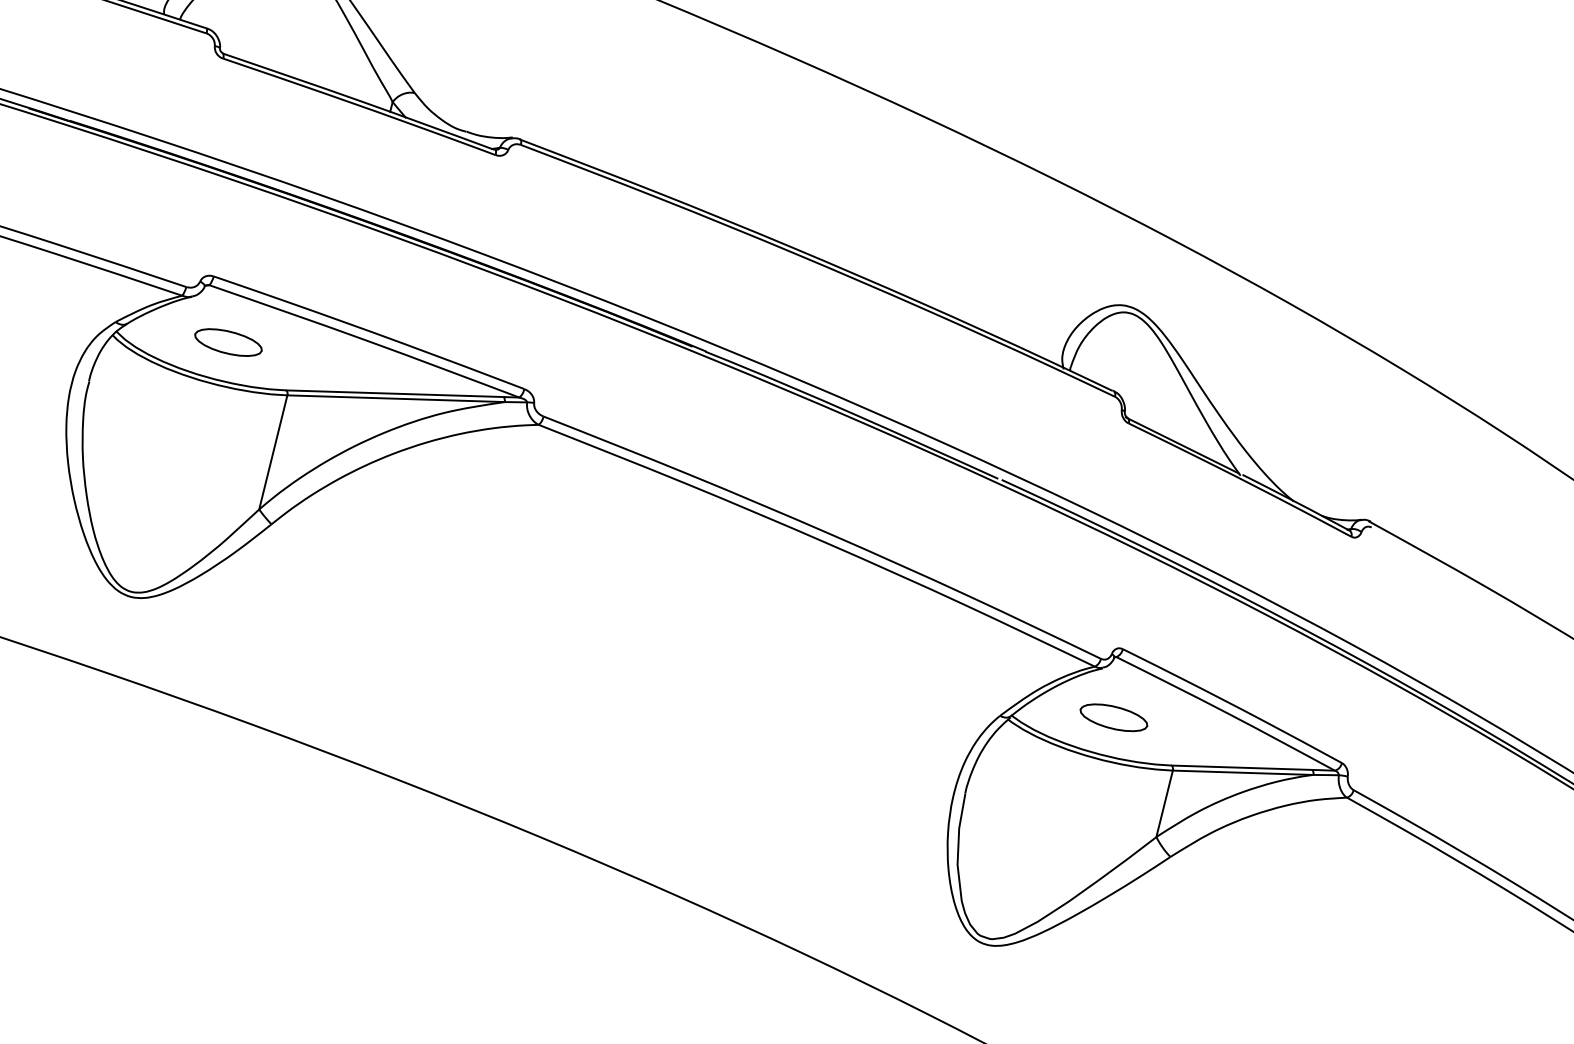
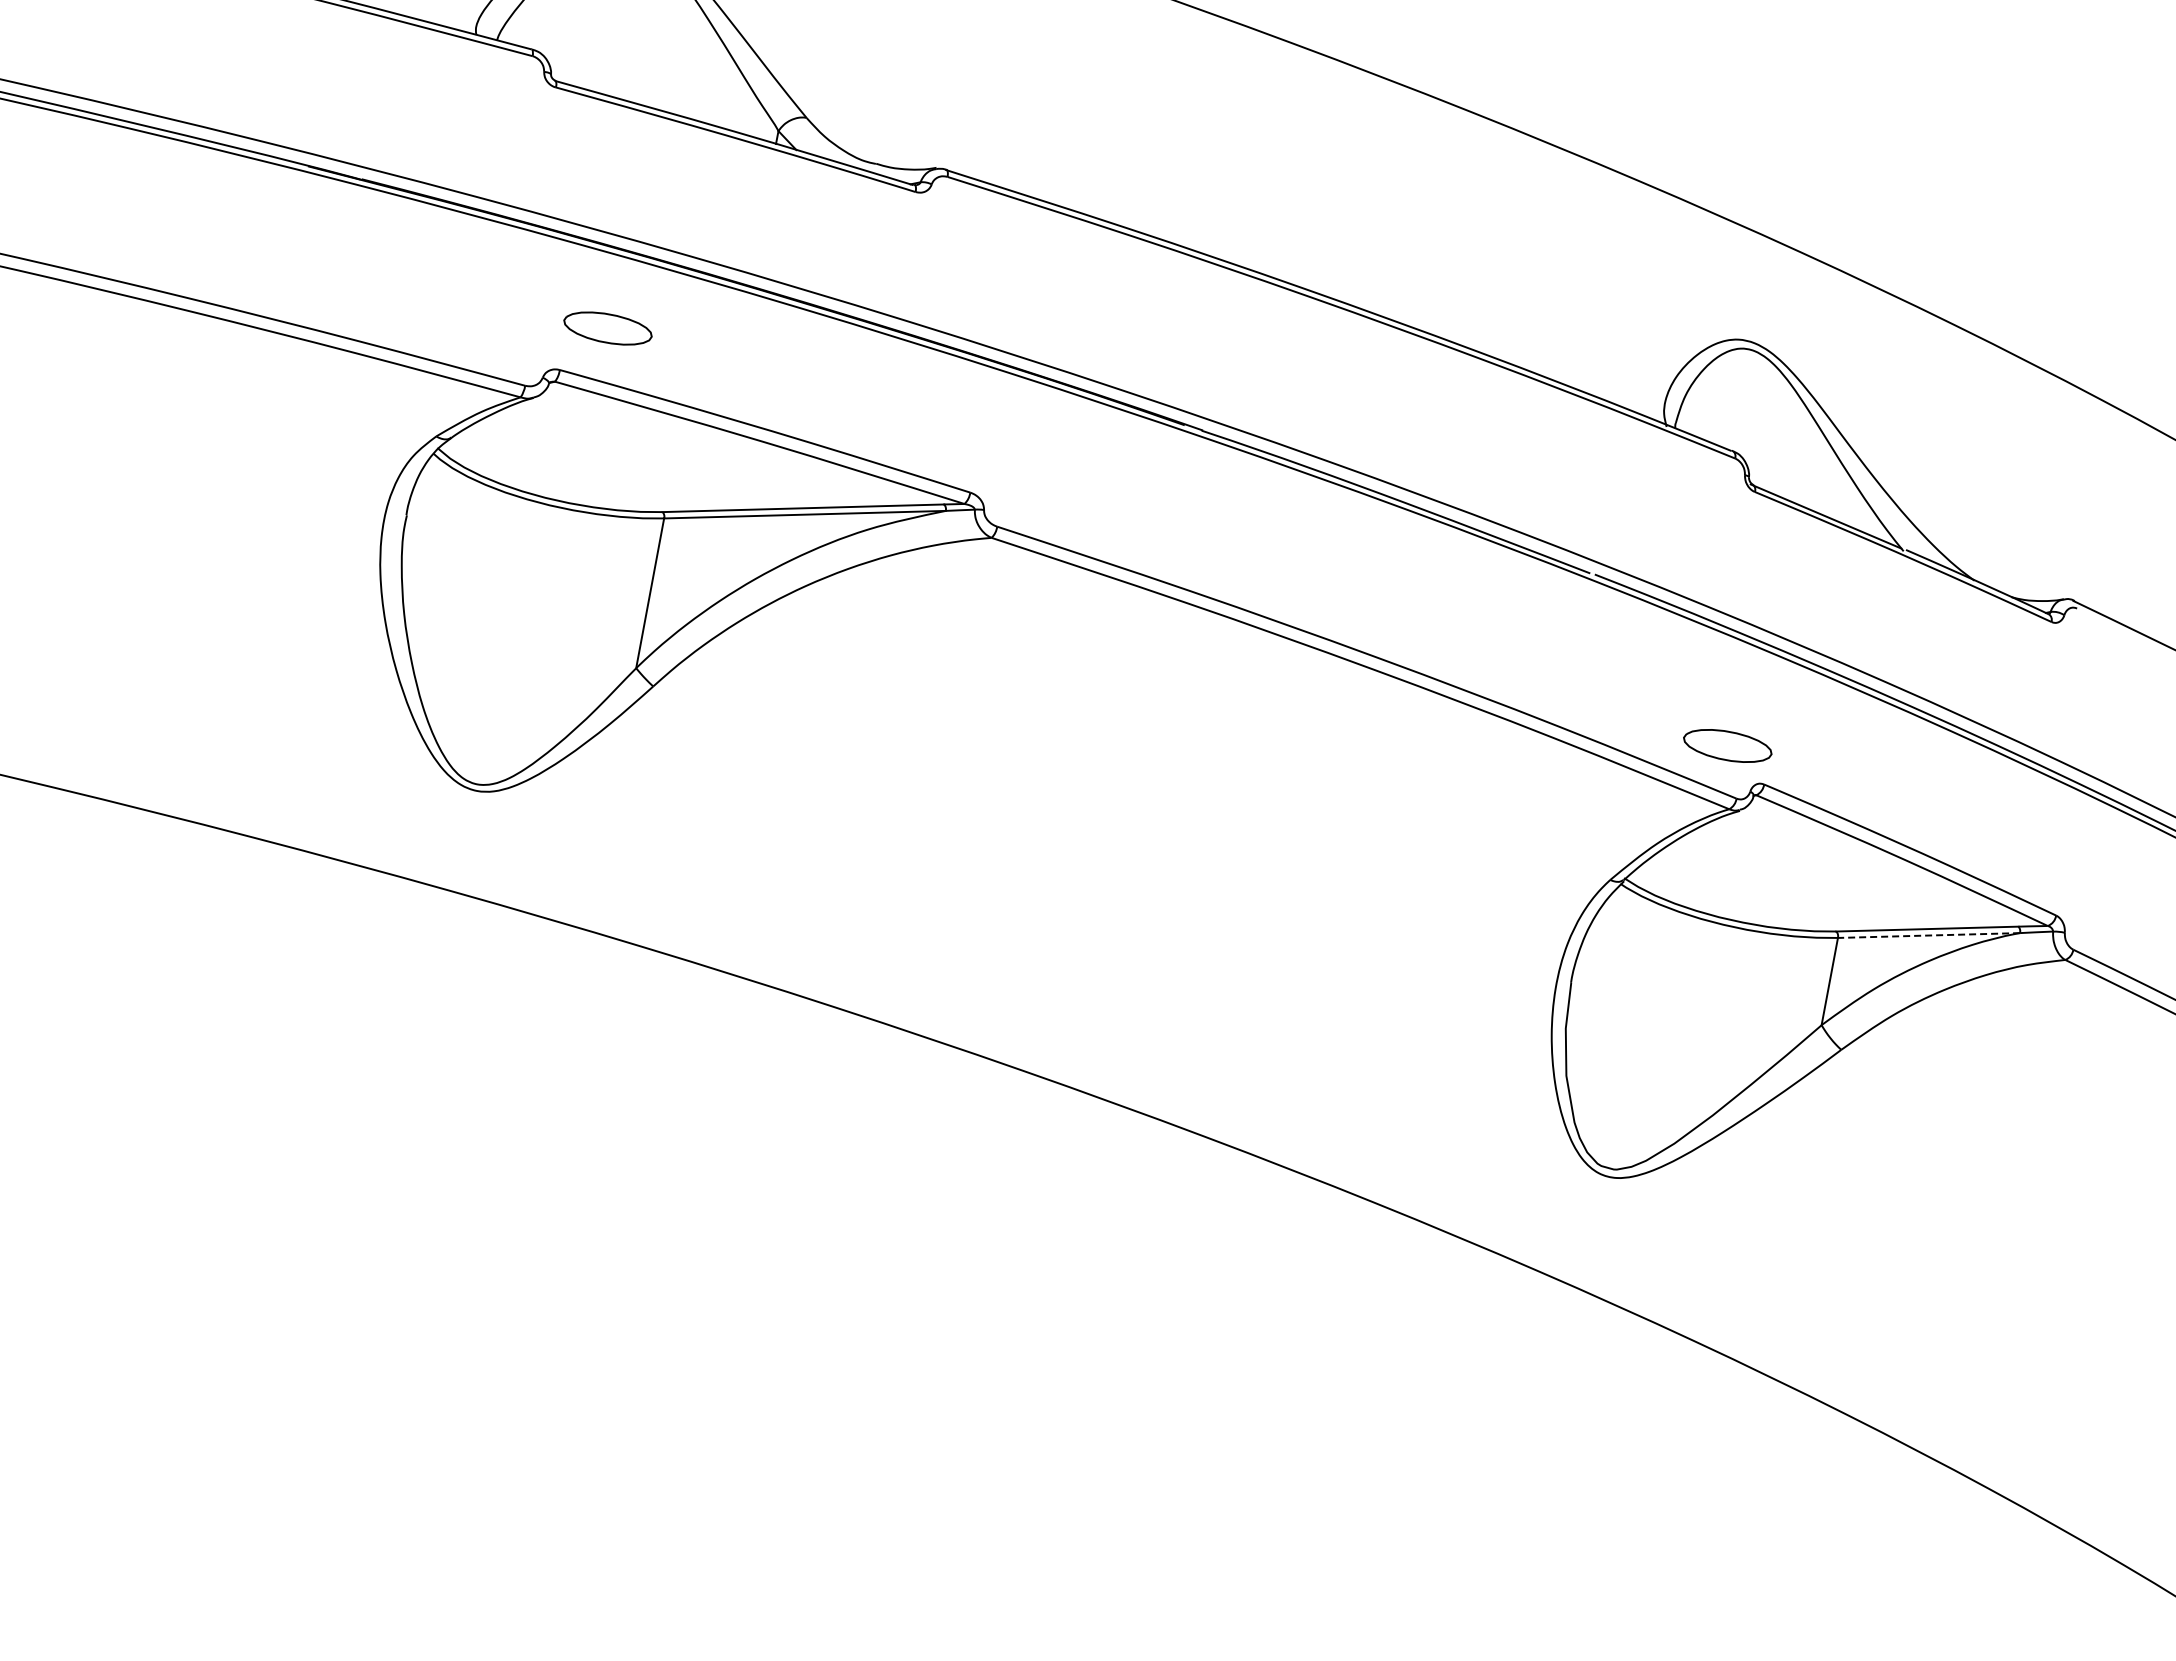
part: (228, 342) -> (607, 328), moved
part: (1113, 717) -> (1727, 745), moved
line: (1242, 772) -> (1928, 935), solid -> dashed

